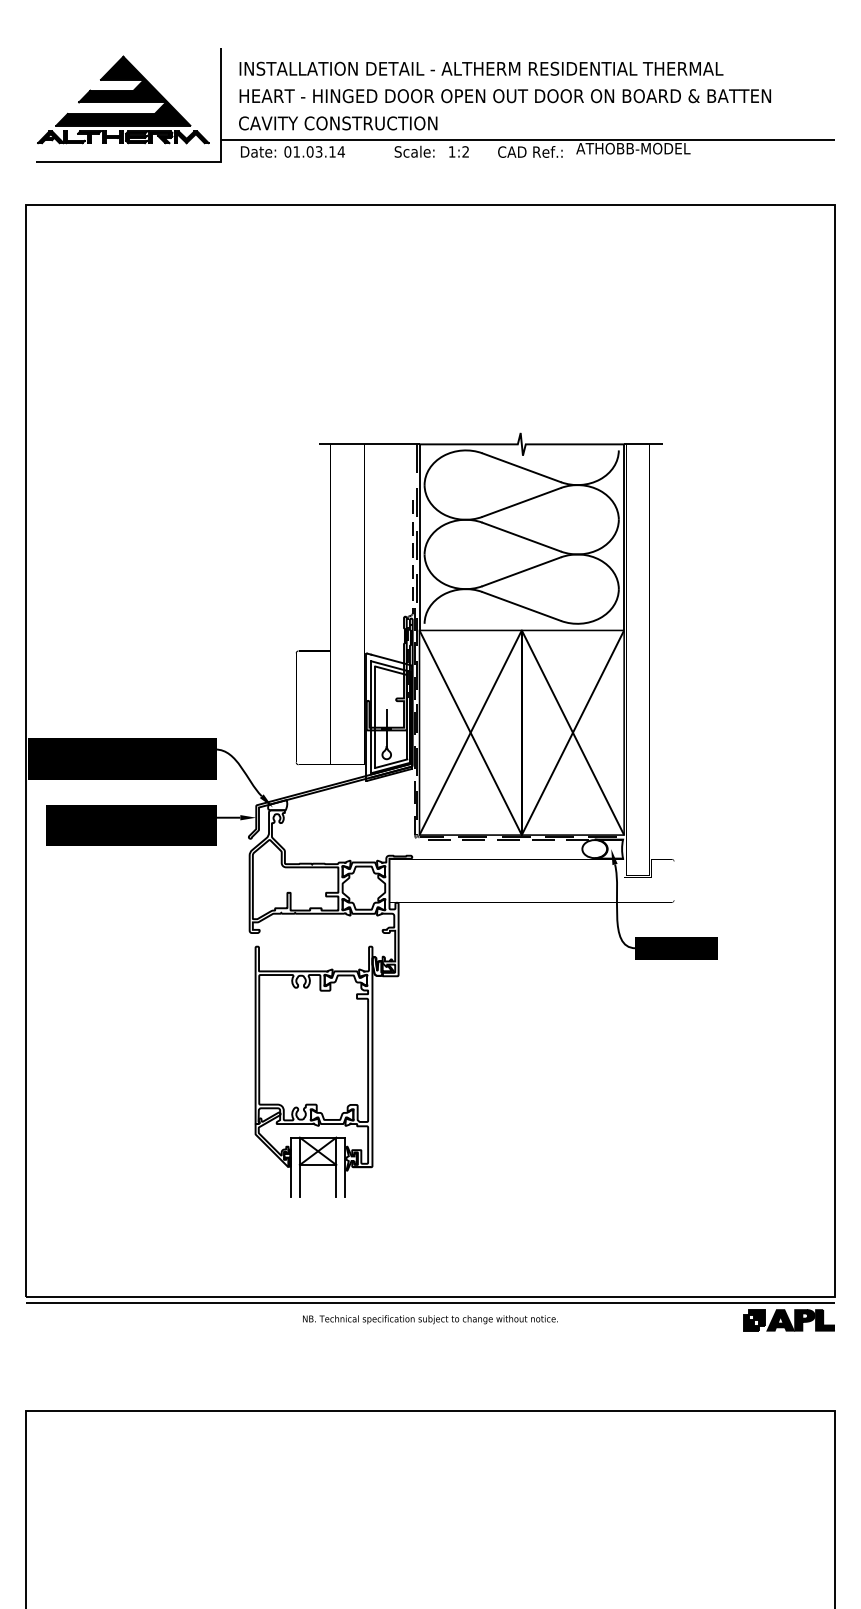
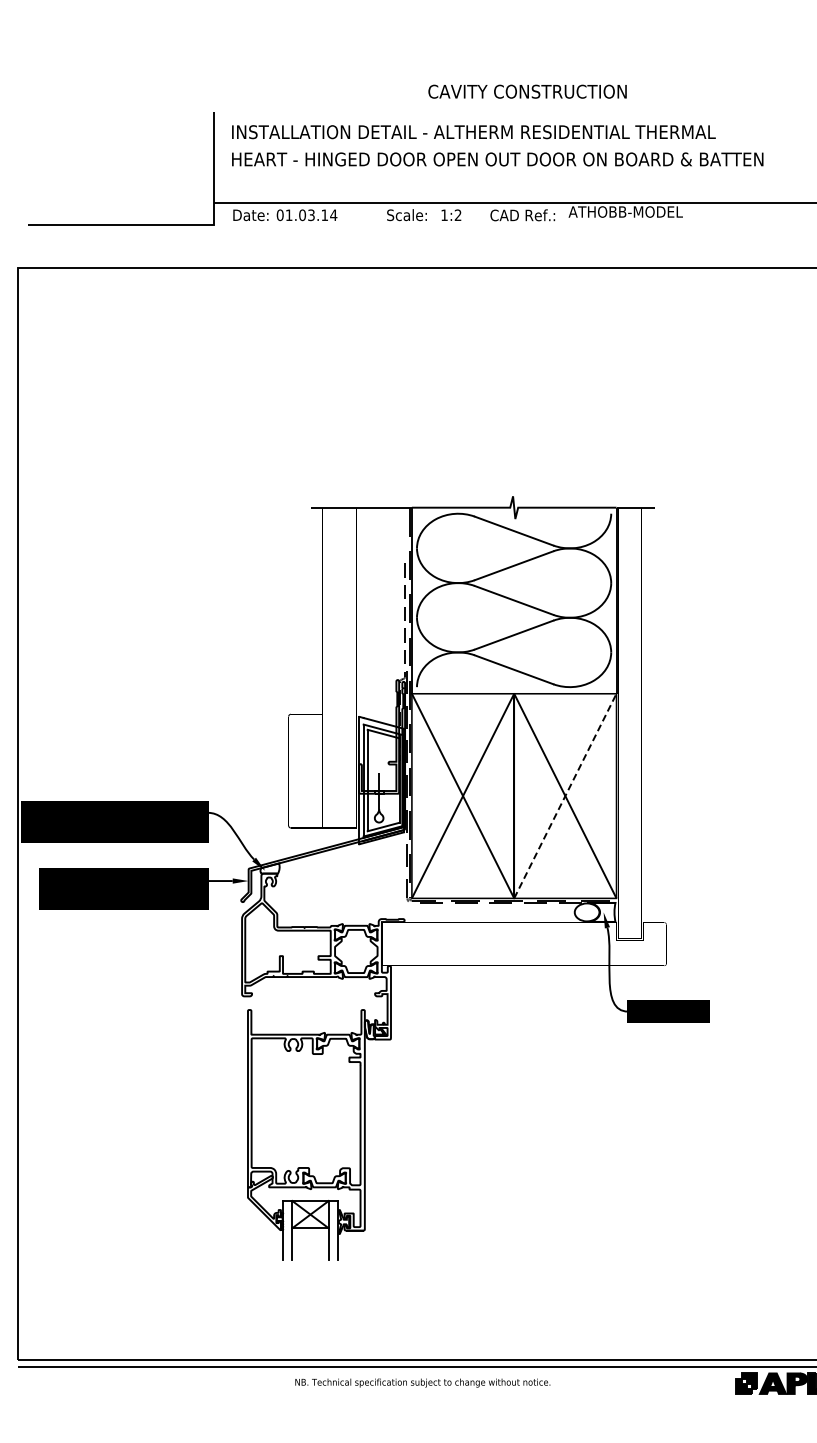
part: (123, 99) -> (115, 162), removed
text: (338, 123) -> (527, 91), moved
line: (573, 732) -> (565, 795), solid -> dashed

